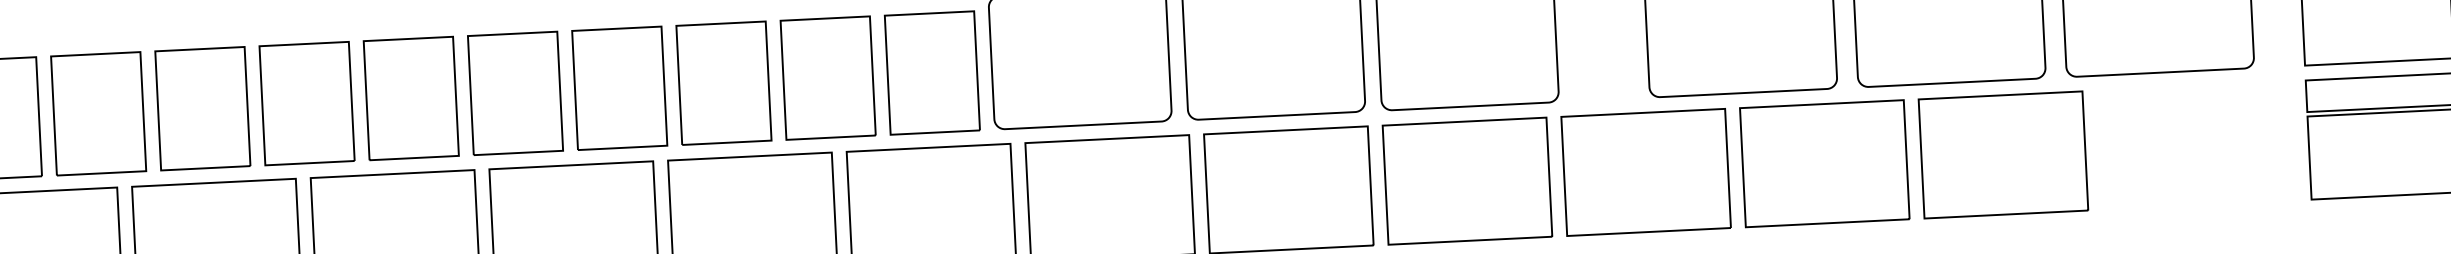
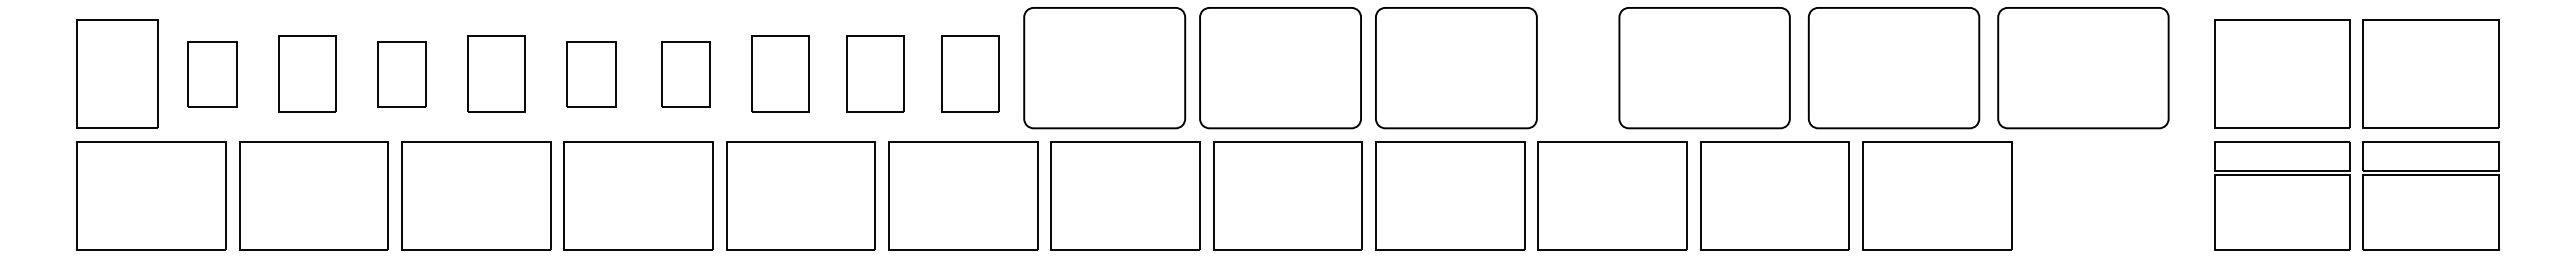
part: (932, 72) -> (970, 73), size x0.7
part: (828, 77) -> (875, 73), size x0.7
part: (723, 82) -> (780, 73), size x0.7
part: (619, 87) -> (685, 73), size x0.6
part: (515, 92) -> (591, 73), size x0.6
part: (411, 97) -> (496, 73), size x0.7
part: (306, 102) -> (401, 73), size x0.6
part: (203, 107) -> (307, 73), size x0.7
part: (98, 113) -> (212, 73), size x0.6

